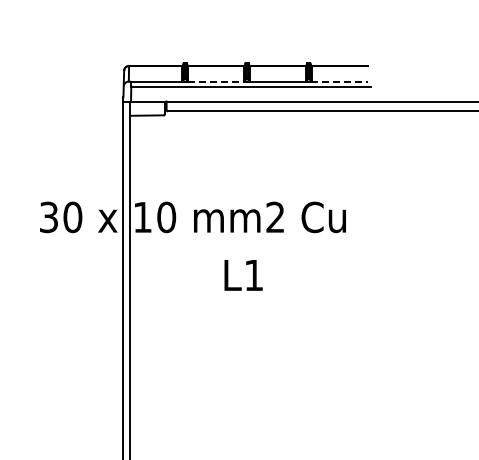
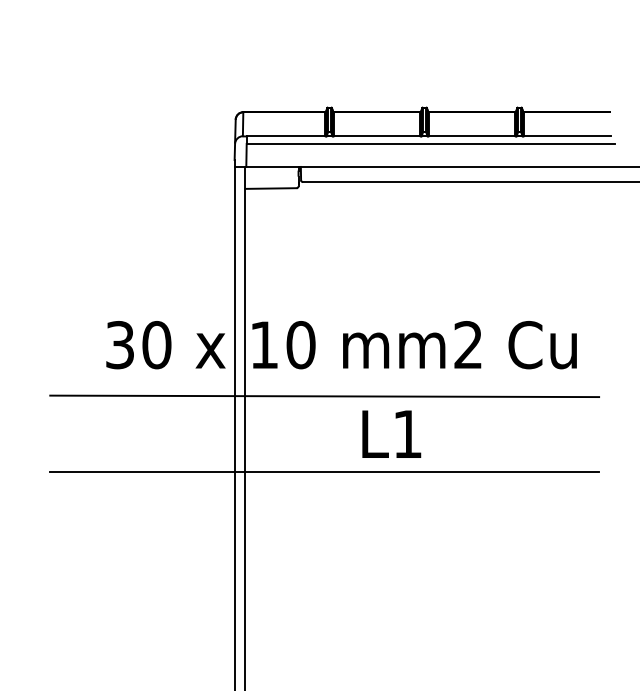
line: (216, 81) -> (377, 136), dashed -> solid
line: (340, 81) -> (568, 136), dashed -> solid
line: (181, 250) -> (323, 395), added
text: (243, 275) -> (391, 434), moved
line: (181, 299) -> (323, 471), added

